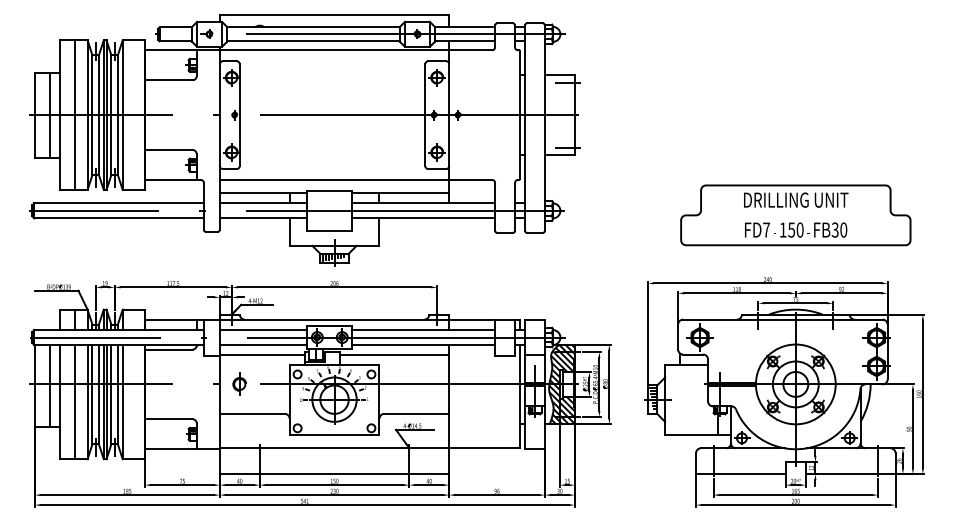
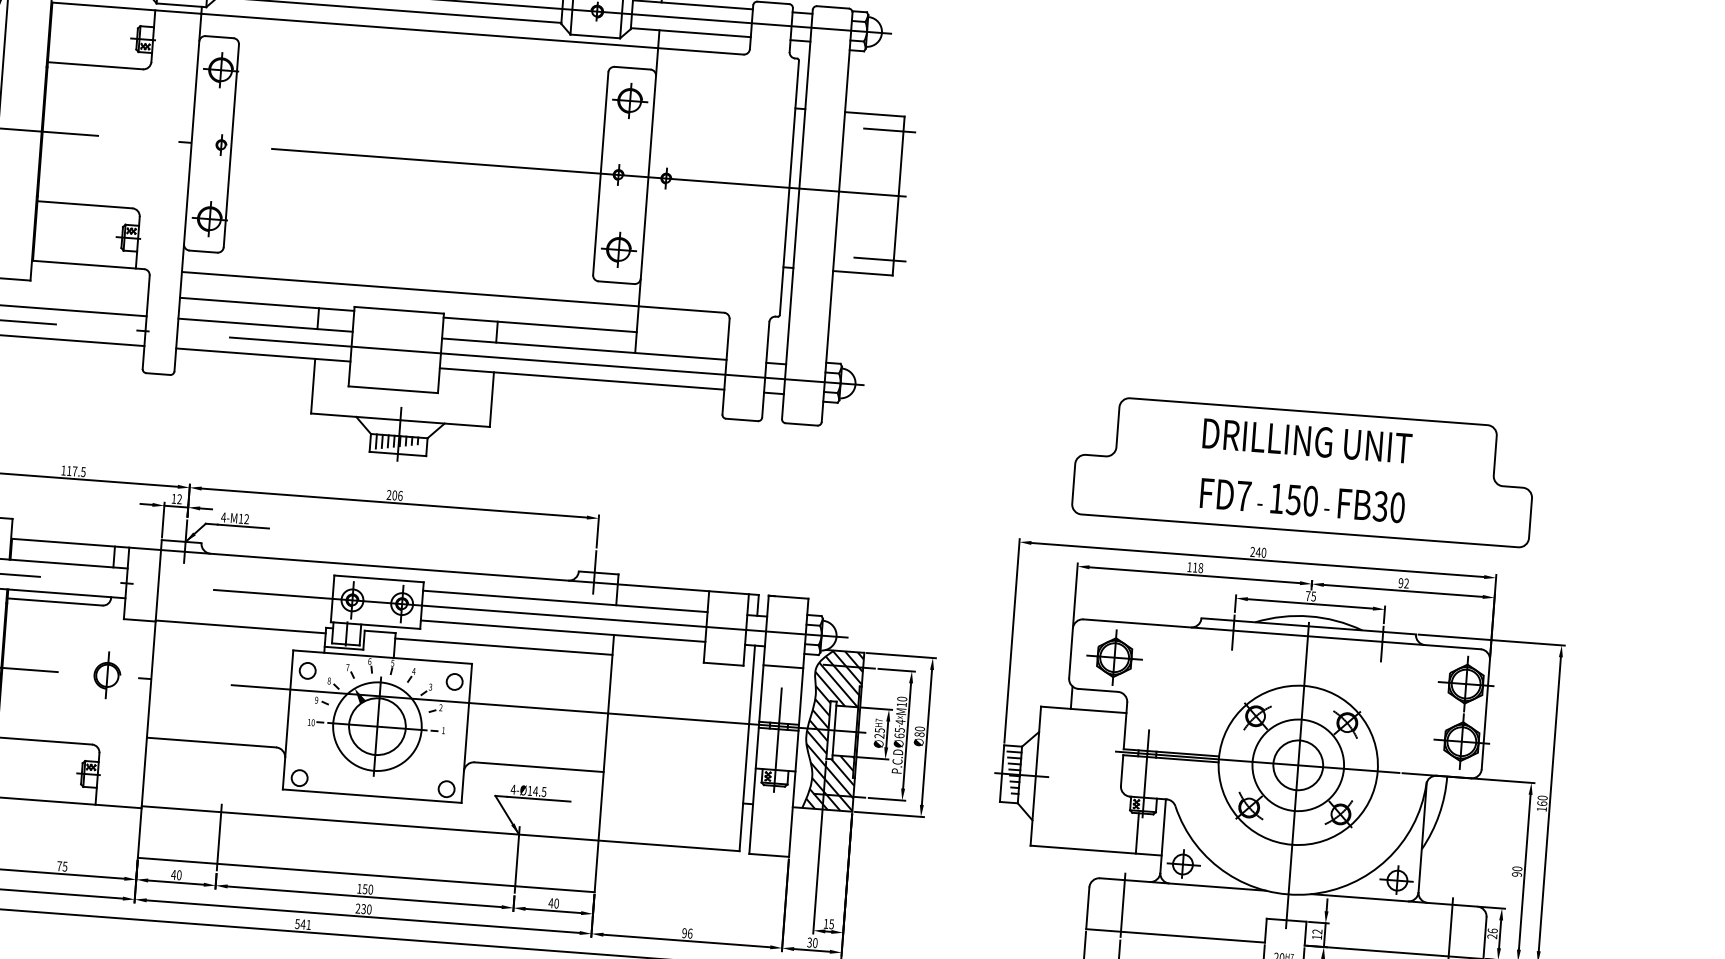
part: (795, 215) -> (1303, 471), moved
line: (263, 330) -> (246, 578), removed
line: (263, 345) -> (244, 608), removed
part: (239, 383) -> (106, 673), moved

